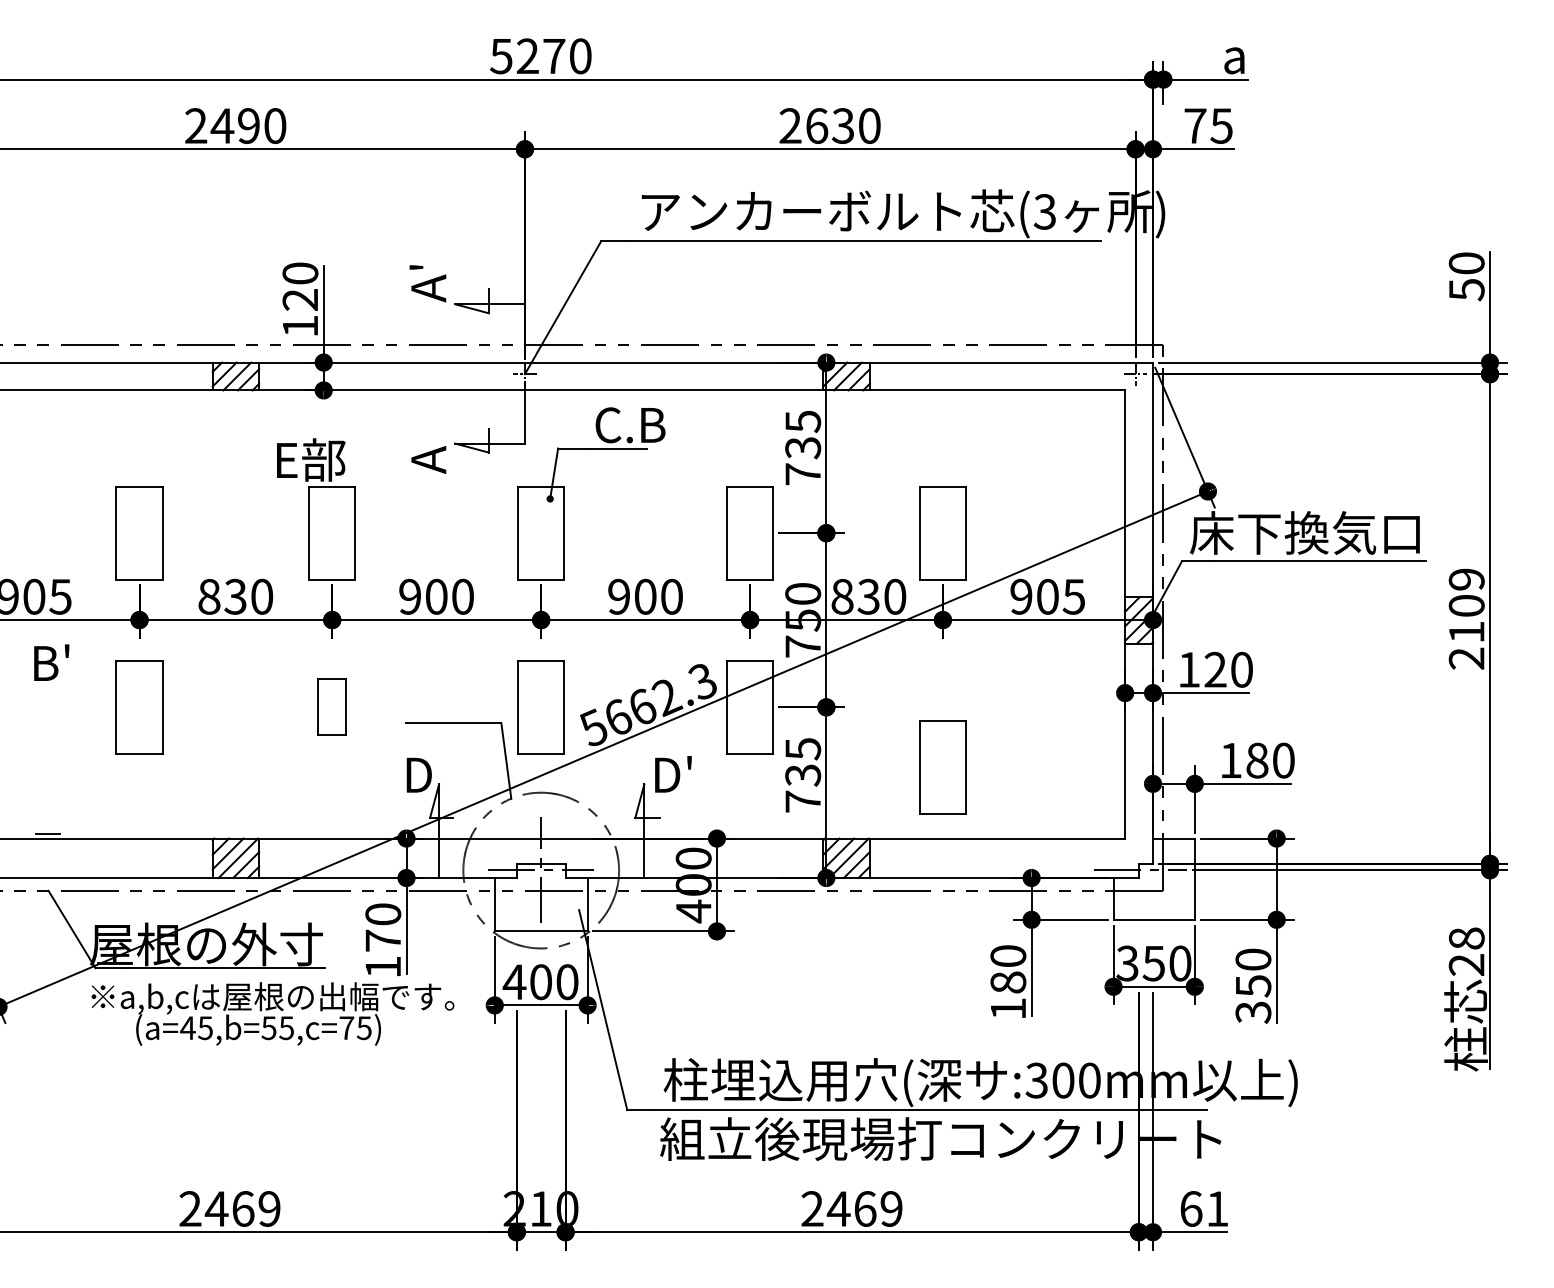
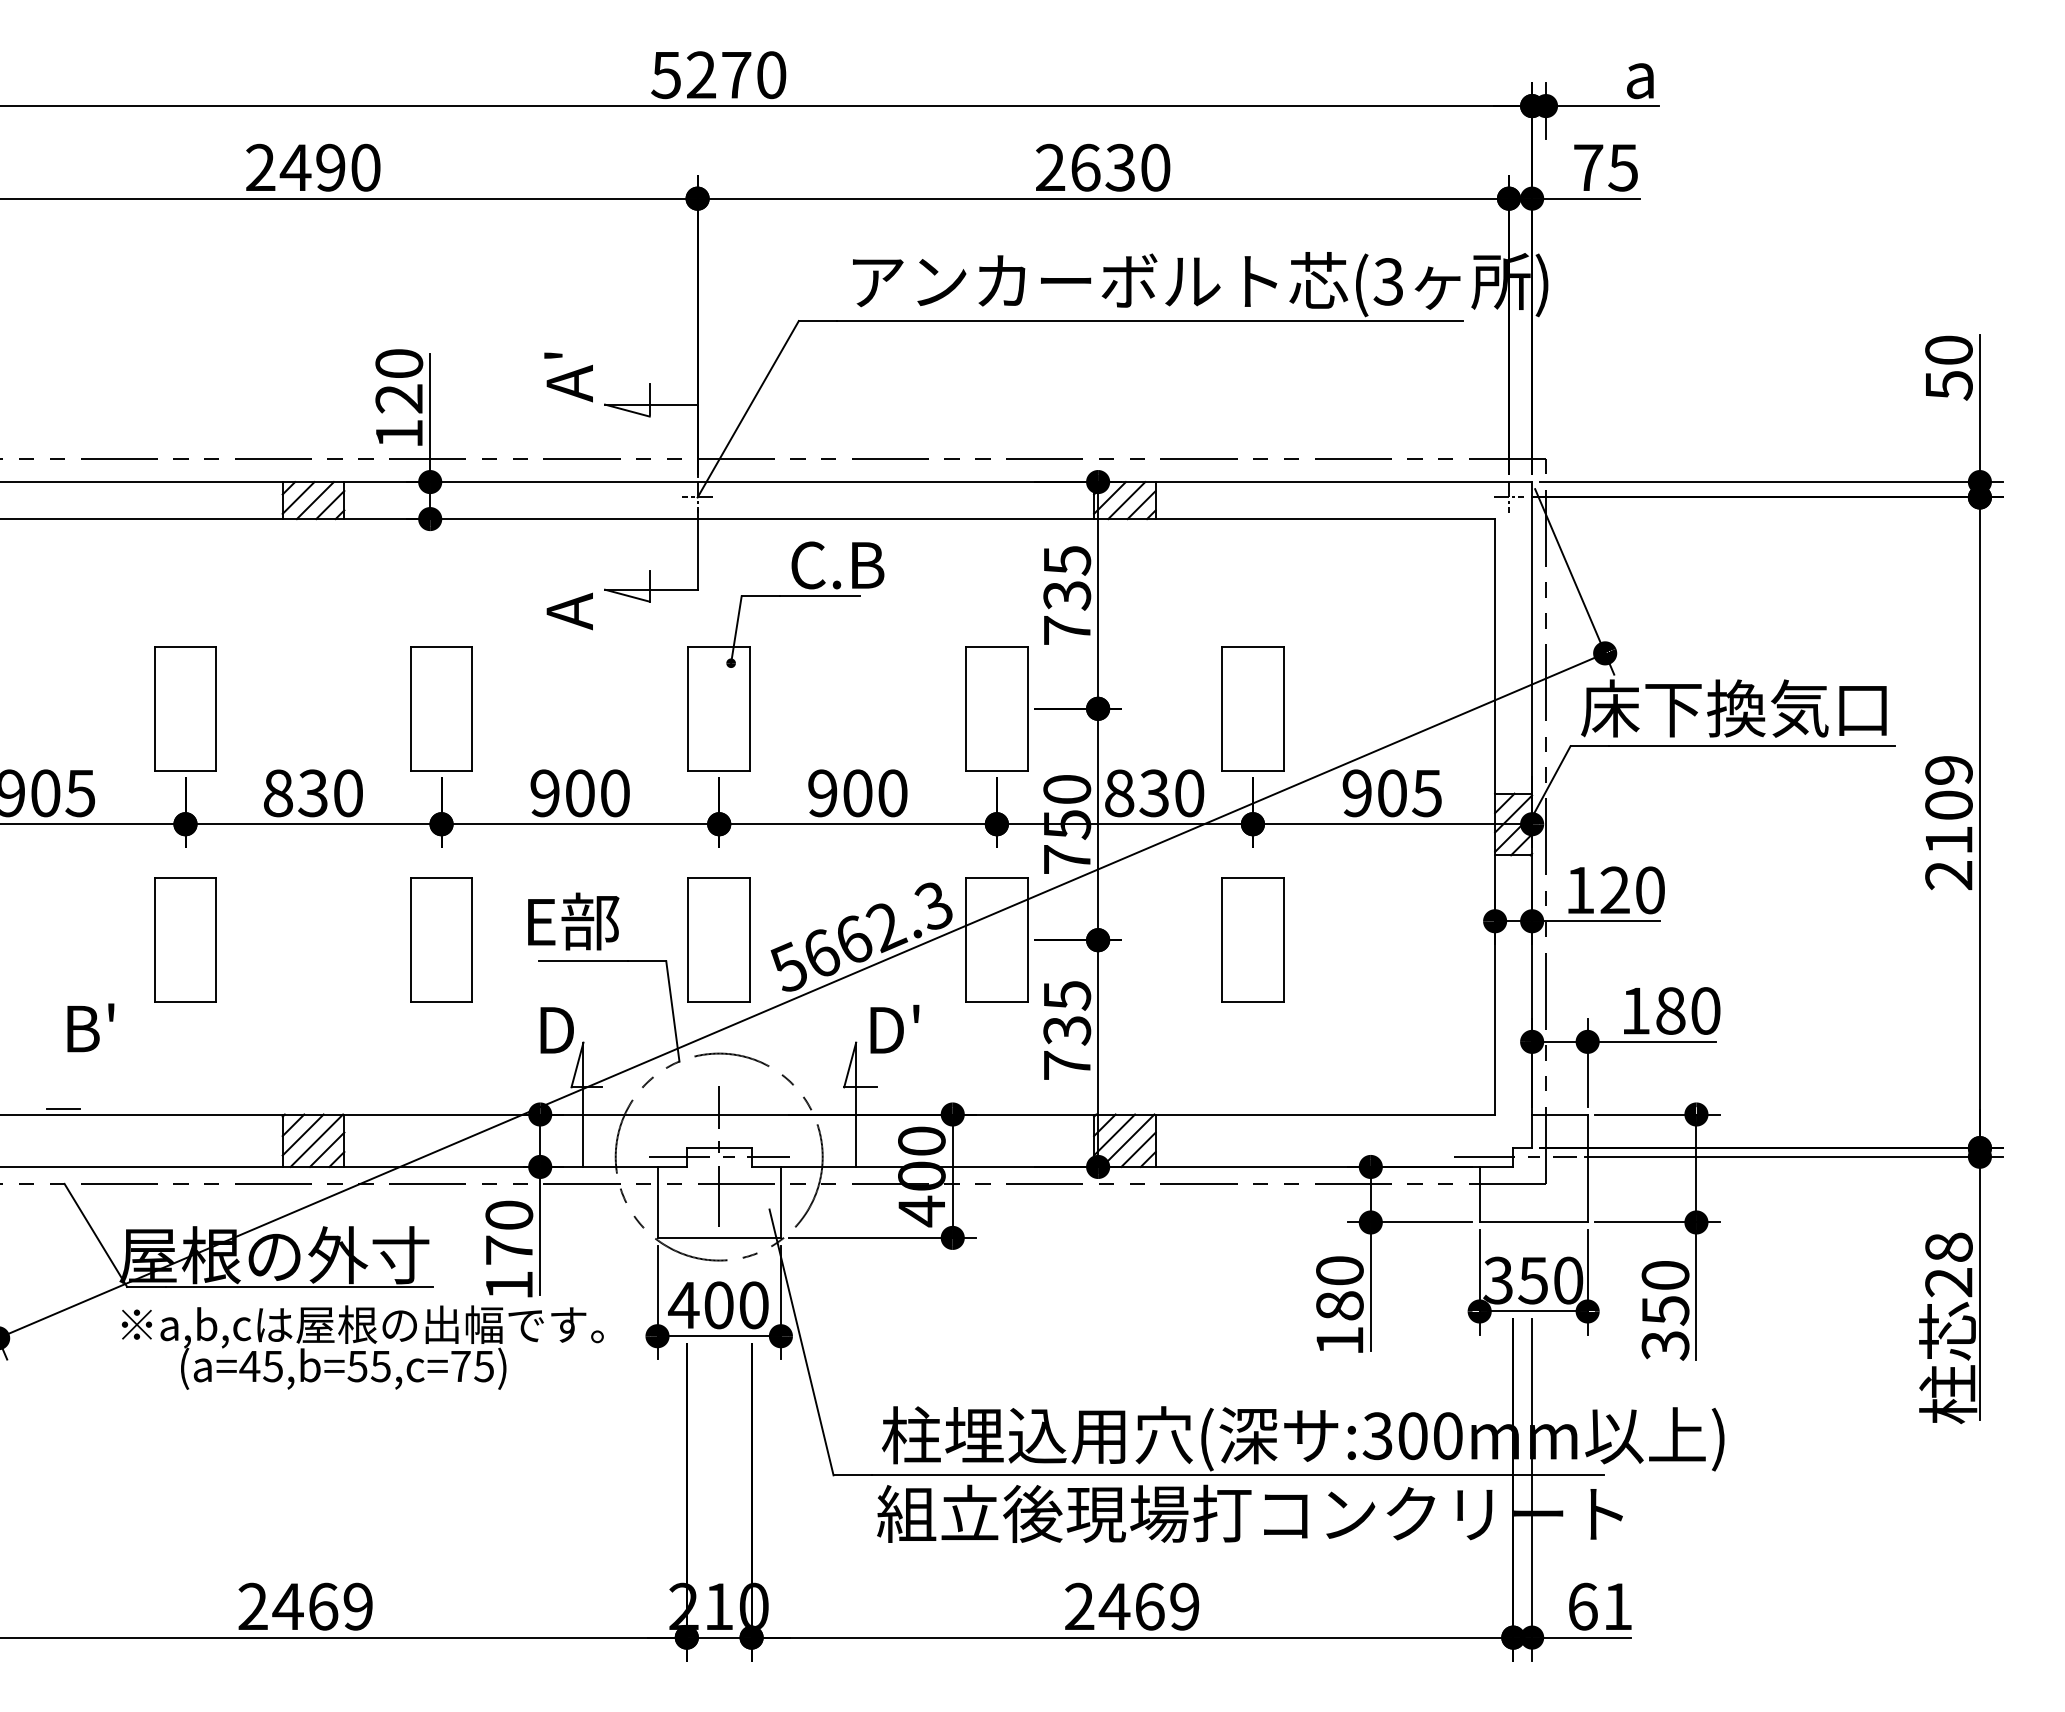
text: (311, 459) -> (573, 921), moved
text: (51, 662) -> (90, 1027), moved
part: (332, 706) -> (441, 939), size x1.67
part: (942, 767) -> (1252, 939), moved

